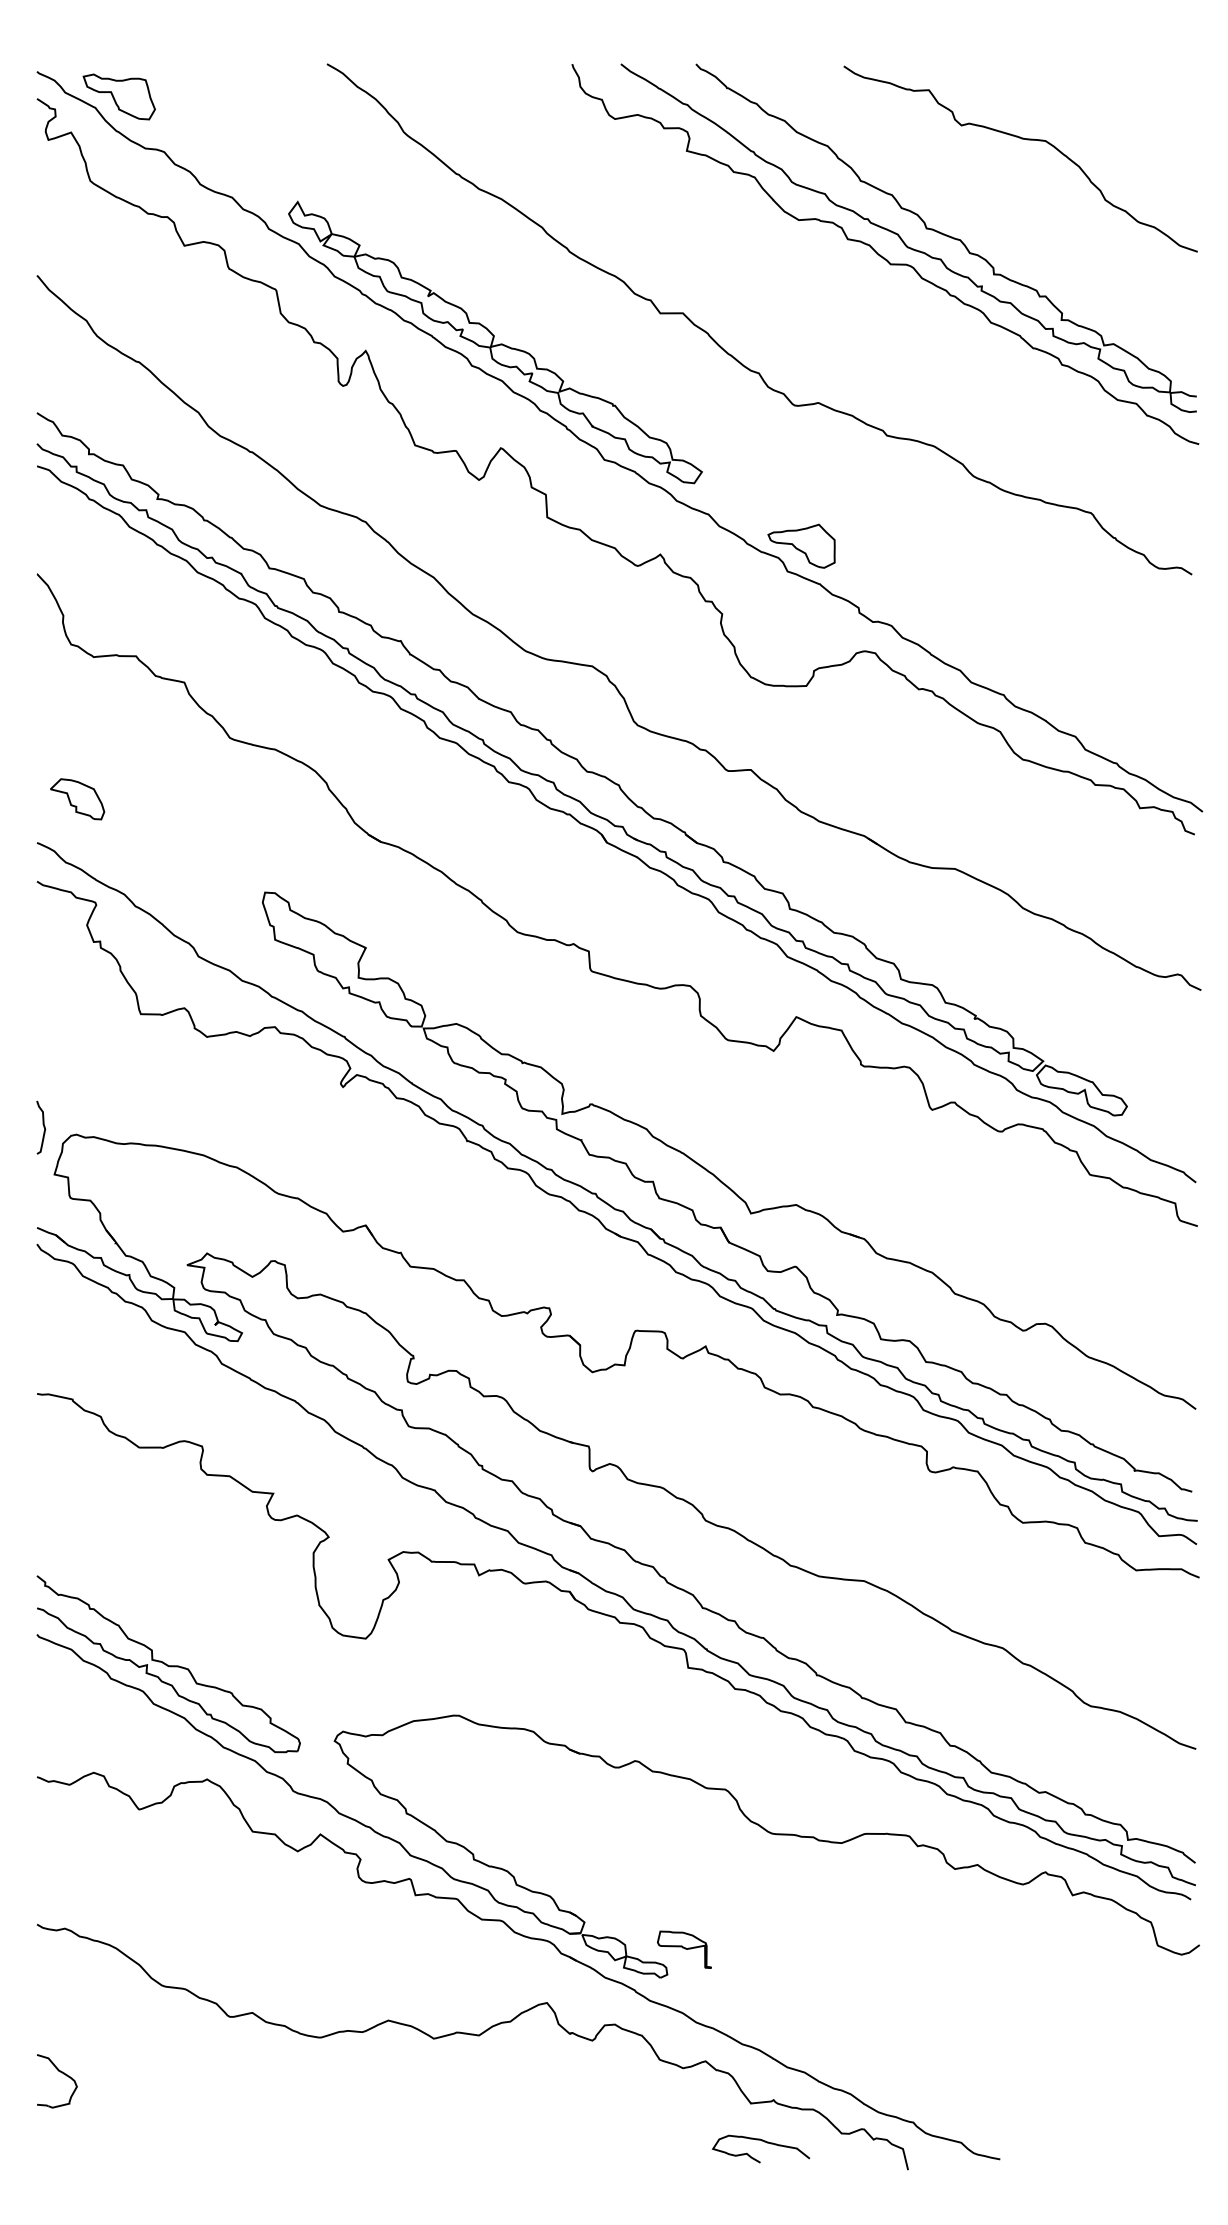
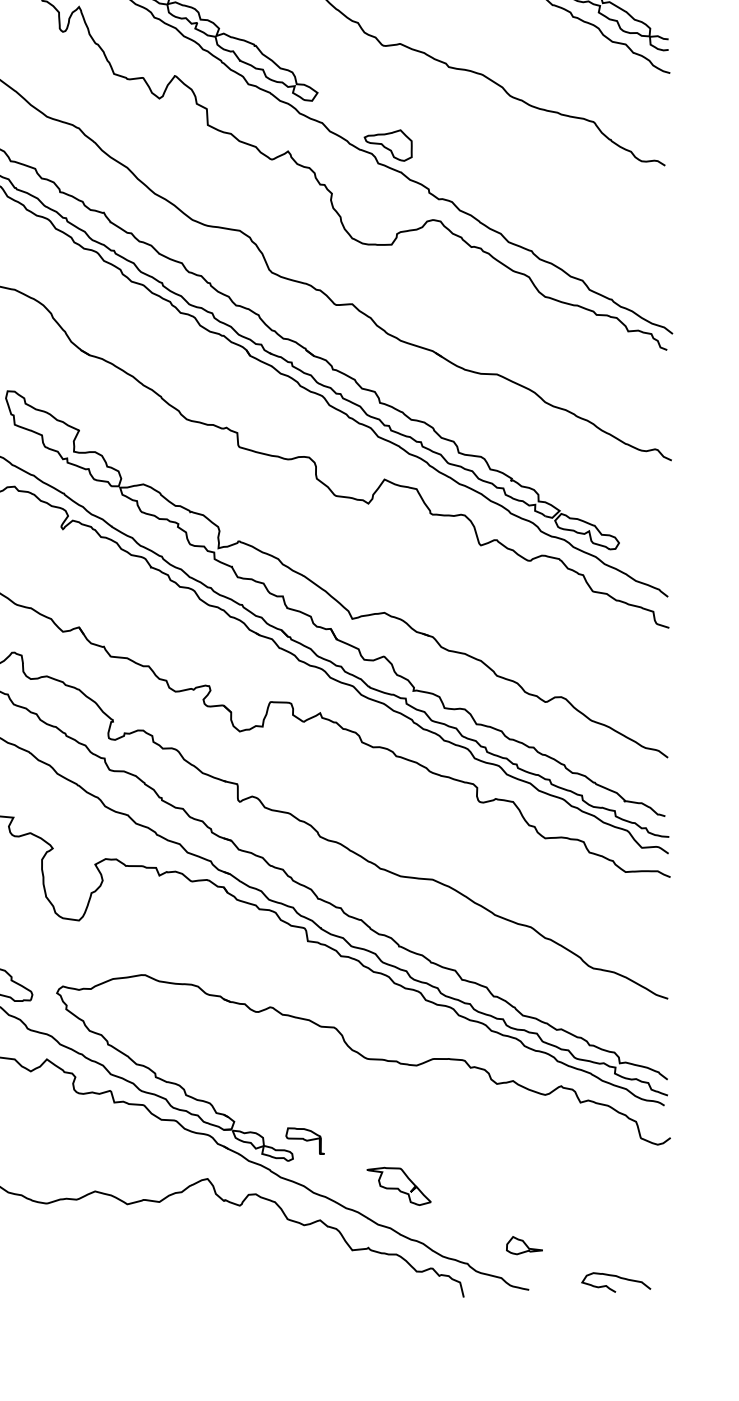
part: (816, 2013) -> (398, 1186), added
part: (993, 2096) -> (524, 1245), added
curve: (761, 2141) -> (616, 1277), moved

